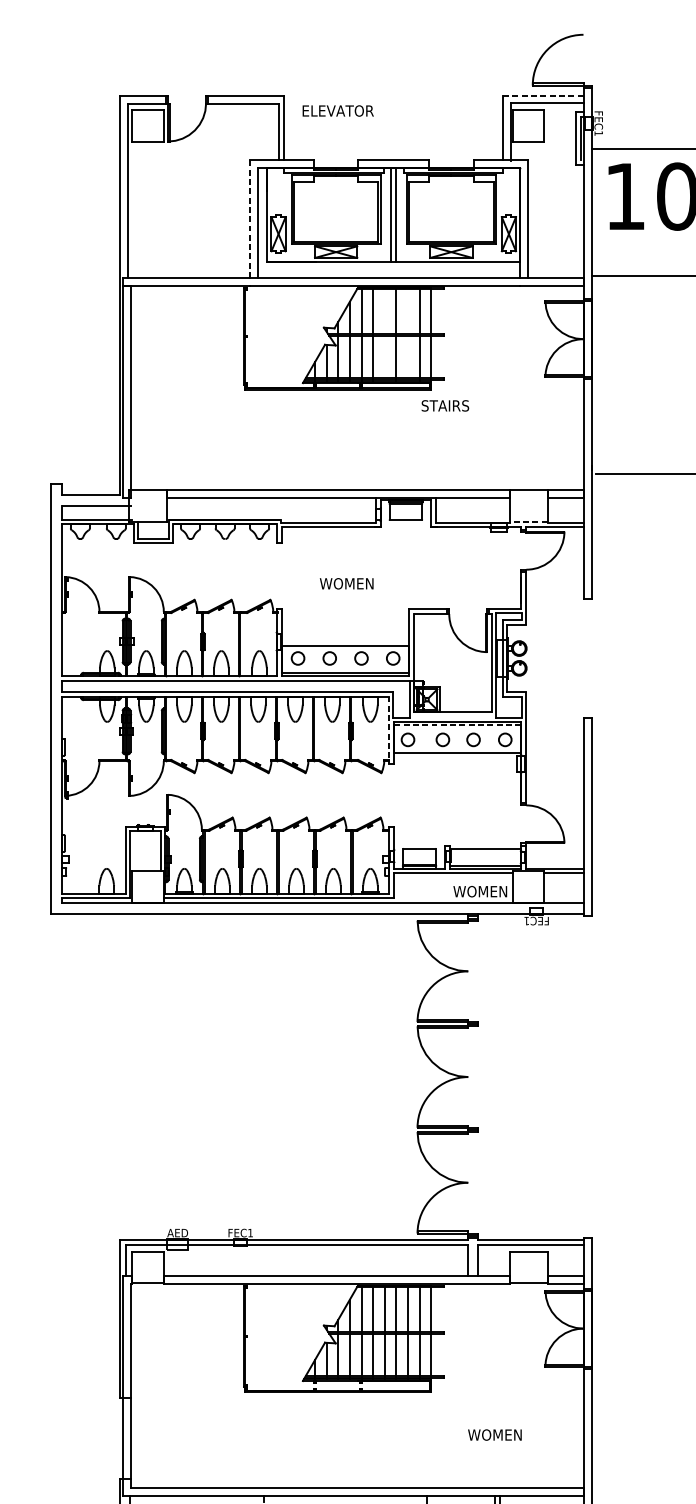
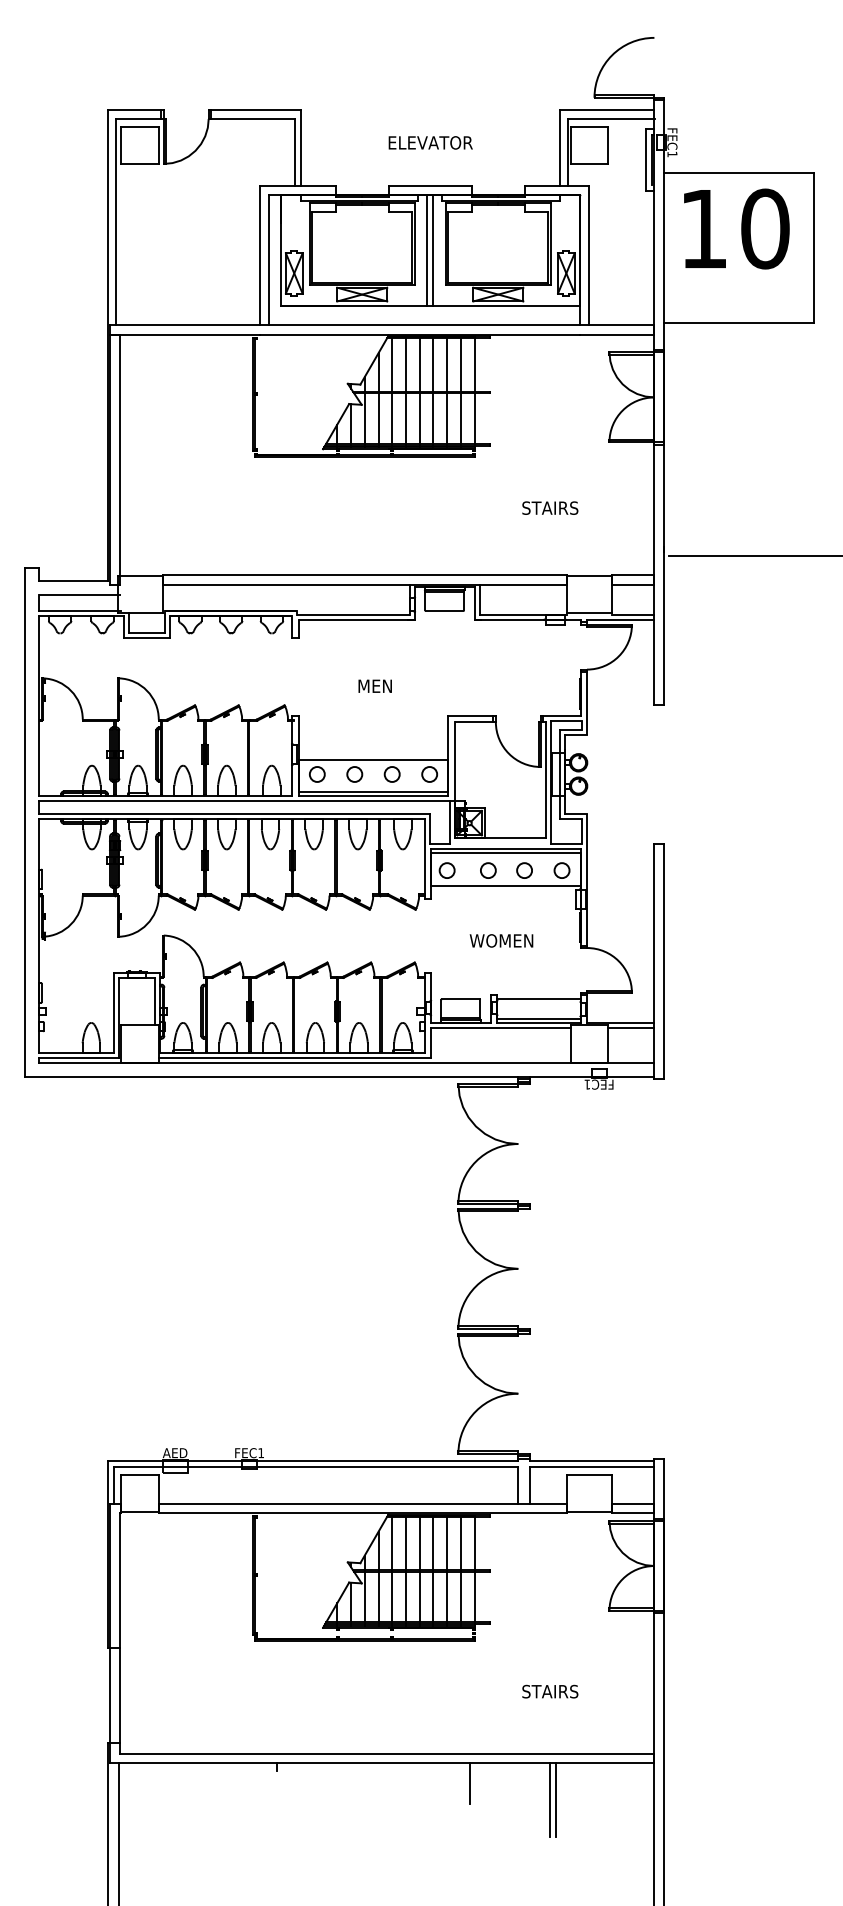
line: (543, 96) -> (607, 110), dashed -> solid
text: (338, 110) -> (430, 142), moved
line: (249, 219) -> (260, 256), dashed -> solid
line: (384, 334) -> (419, 391), added
line: (408, 334) -> (447, 391), added
text: (445, 405) -> (550, 507), moved
line: (528, 522) -> (589, 613), dashed -> solid
text: (346, 583) -> (374, 686), WOMEN -> MEN
line: (457, 725) -> (505, 853), dashed -> solid
line: (388, 730) -> (424, 859), dashed -> solid
text: (480, 891) -> (501, 940), moved
text: (494, 1434) -> (549, 1691), WOMEN -> STAIRS

